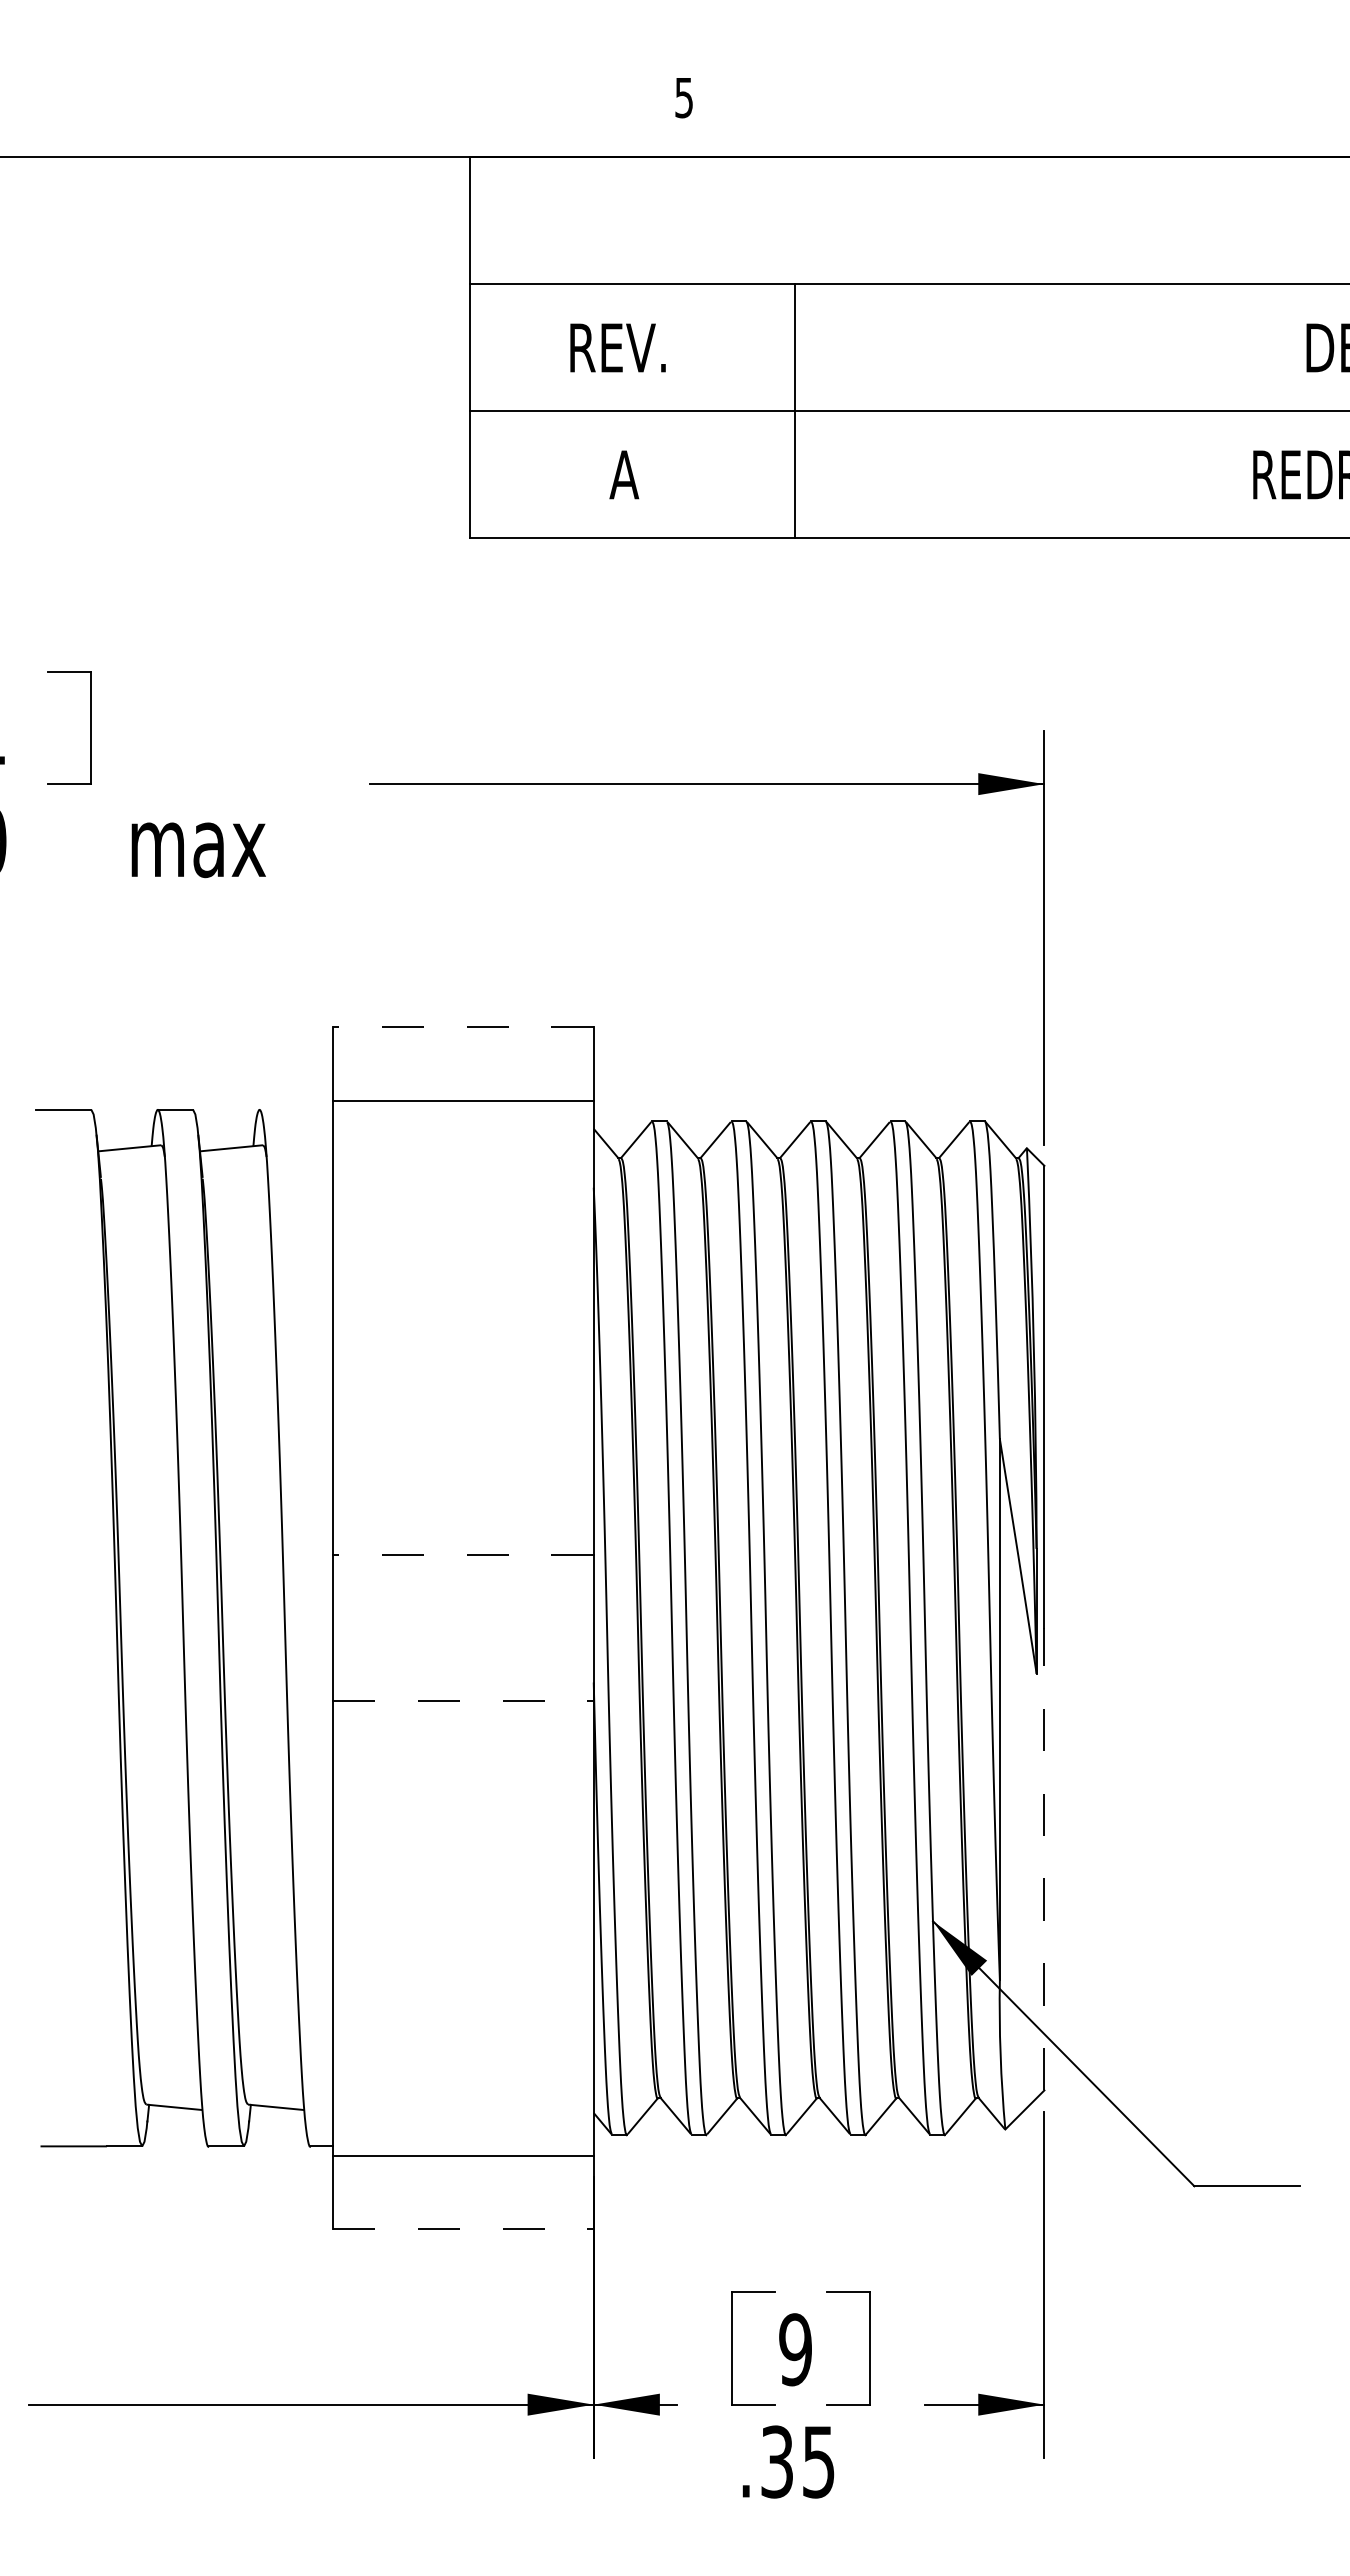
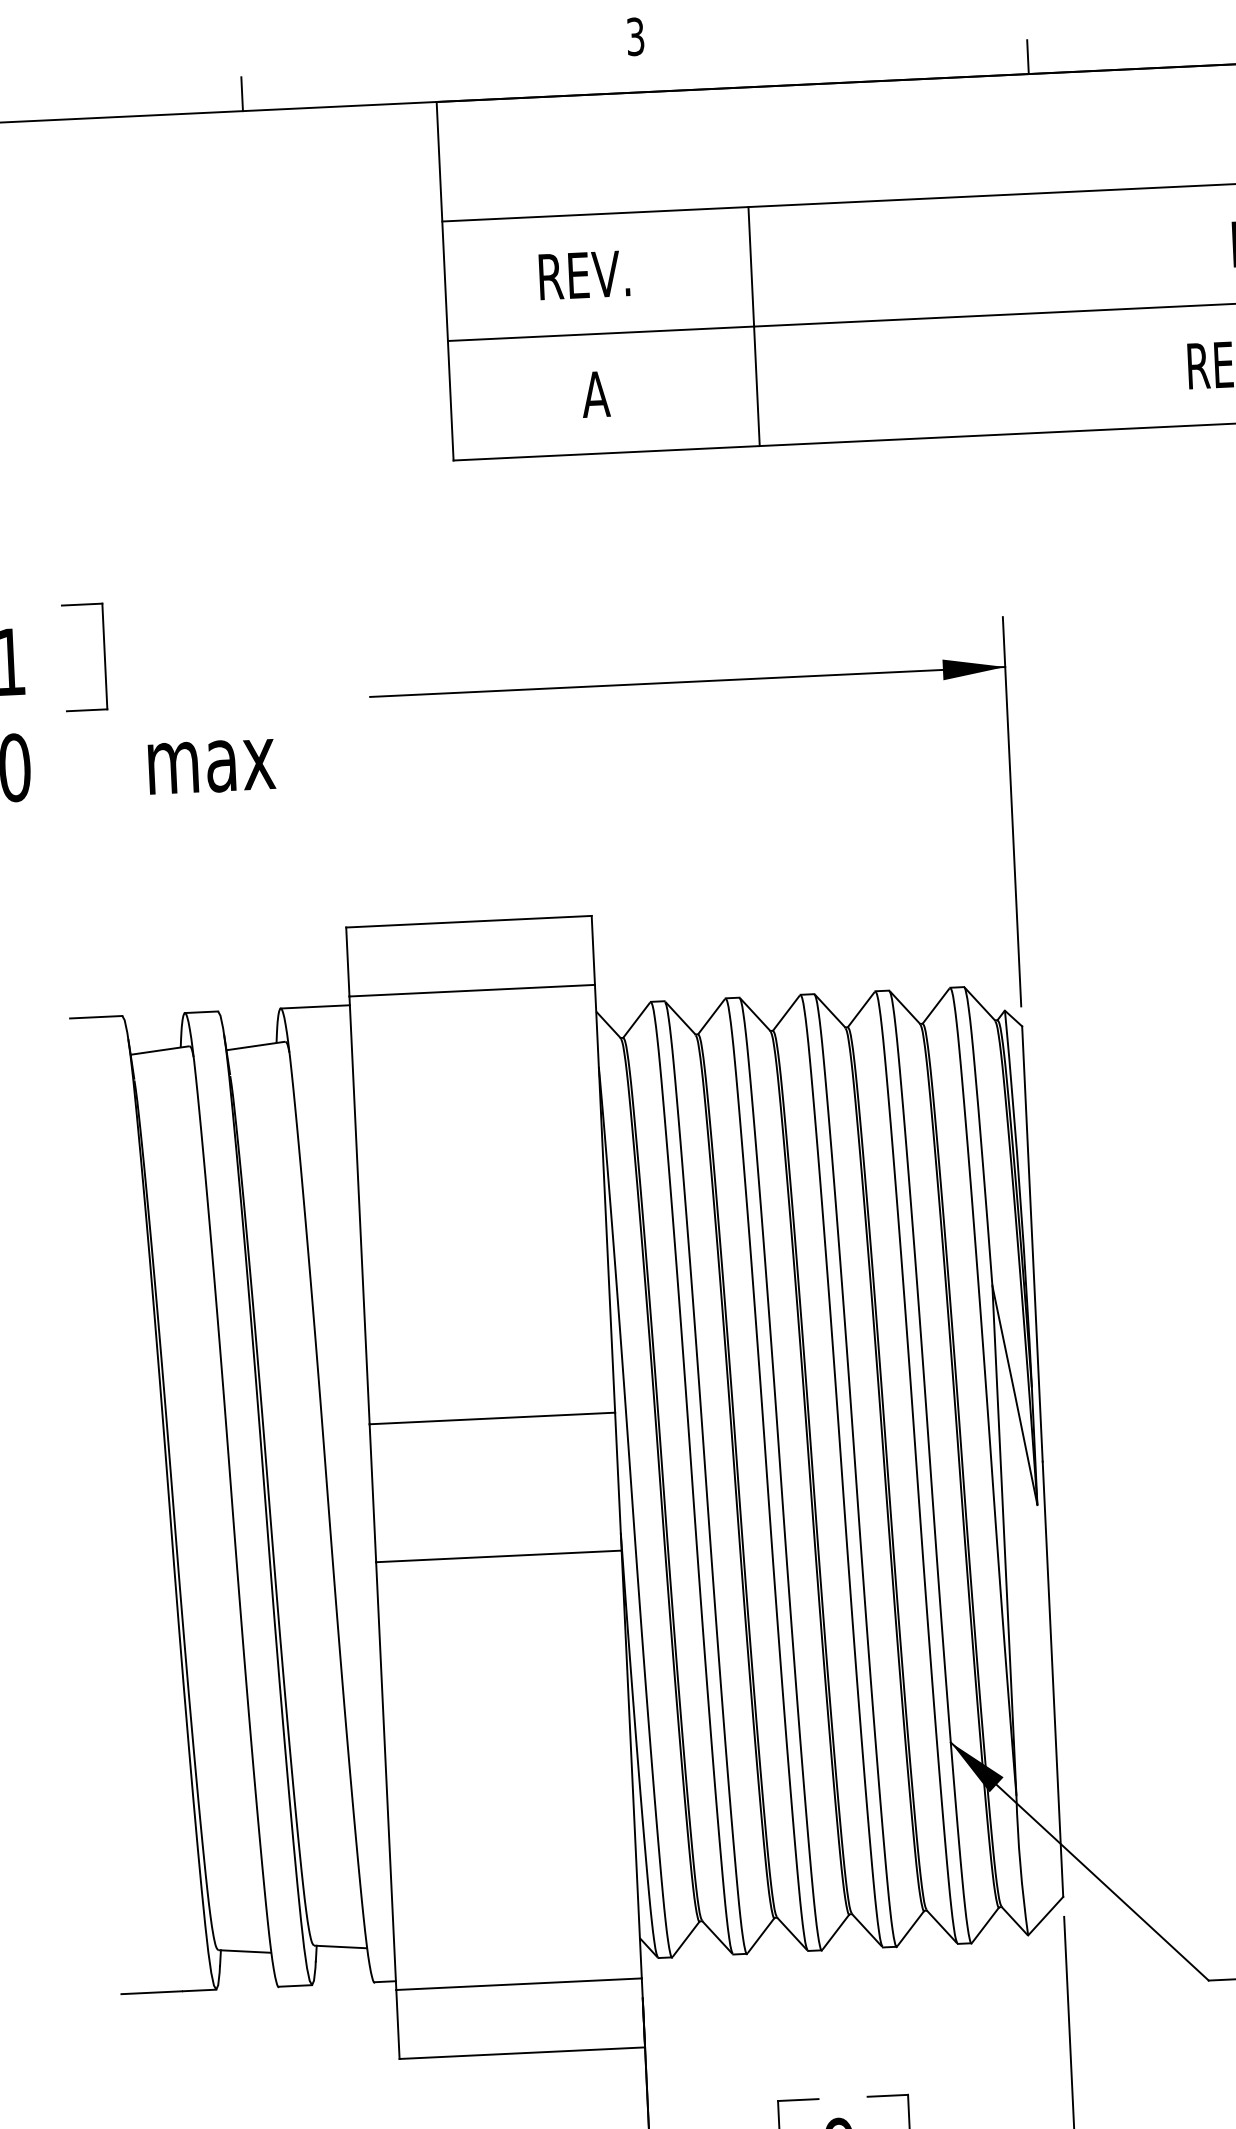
text: (683, 97) -> (634, 36), 5 -> 3
line: (264, 138) -> (242, 93), added
line: (1099, 138) -> (1028, 56), added
line: (462, 1027) -> (468, 921), dashed -> solid
line: (296, 1109) -> (315, 1006), added
line: (462, 1554) -> (491, 1418), dashed -> solid
line: (463, 1701) -> (499, 1556), dashed -> solid
line: (1044, 1858) -> (1053, 1678), dashed -> solid
line: (463, 2228) -> (522, 2052), dashed -> solid

